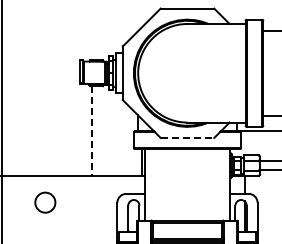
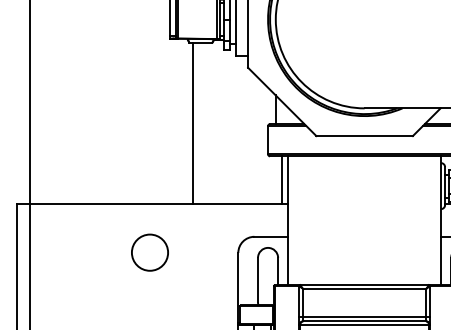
line: (92, 131) -> (193, 124), dashed -> solid
line: (187, 137) -> (364, 135), dashed -> solid
circle: (45, 202) -> (150, 252), moved

